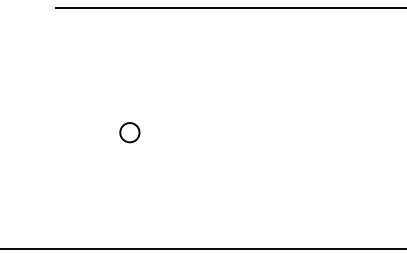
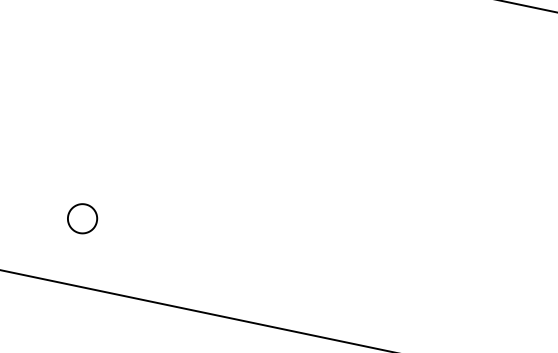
part: (129, 132) -> (82, 218), moved

